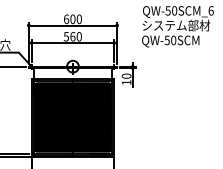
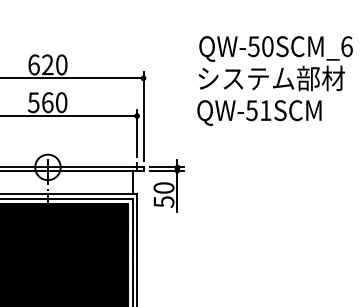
text: (72, 18) -> (46, 63), 600 -> 620
text: (173, 40) -> (265, 110), QW-50SCM -> QW-51SCM
text: (126, 82) -> (163, 201), 10 -> 50

